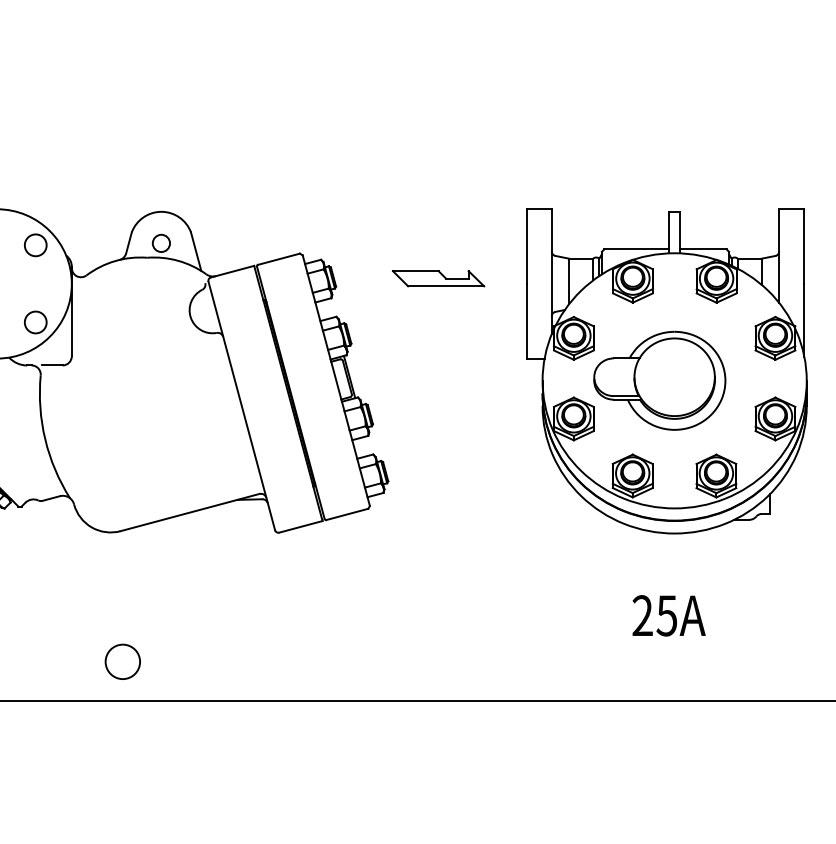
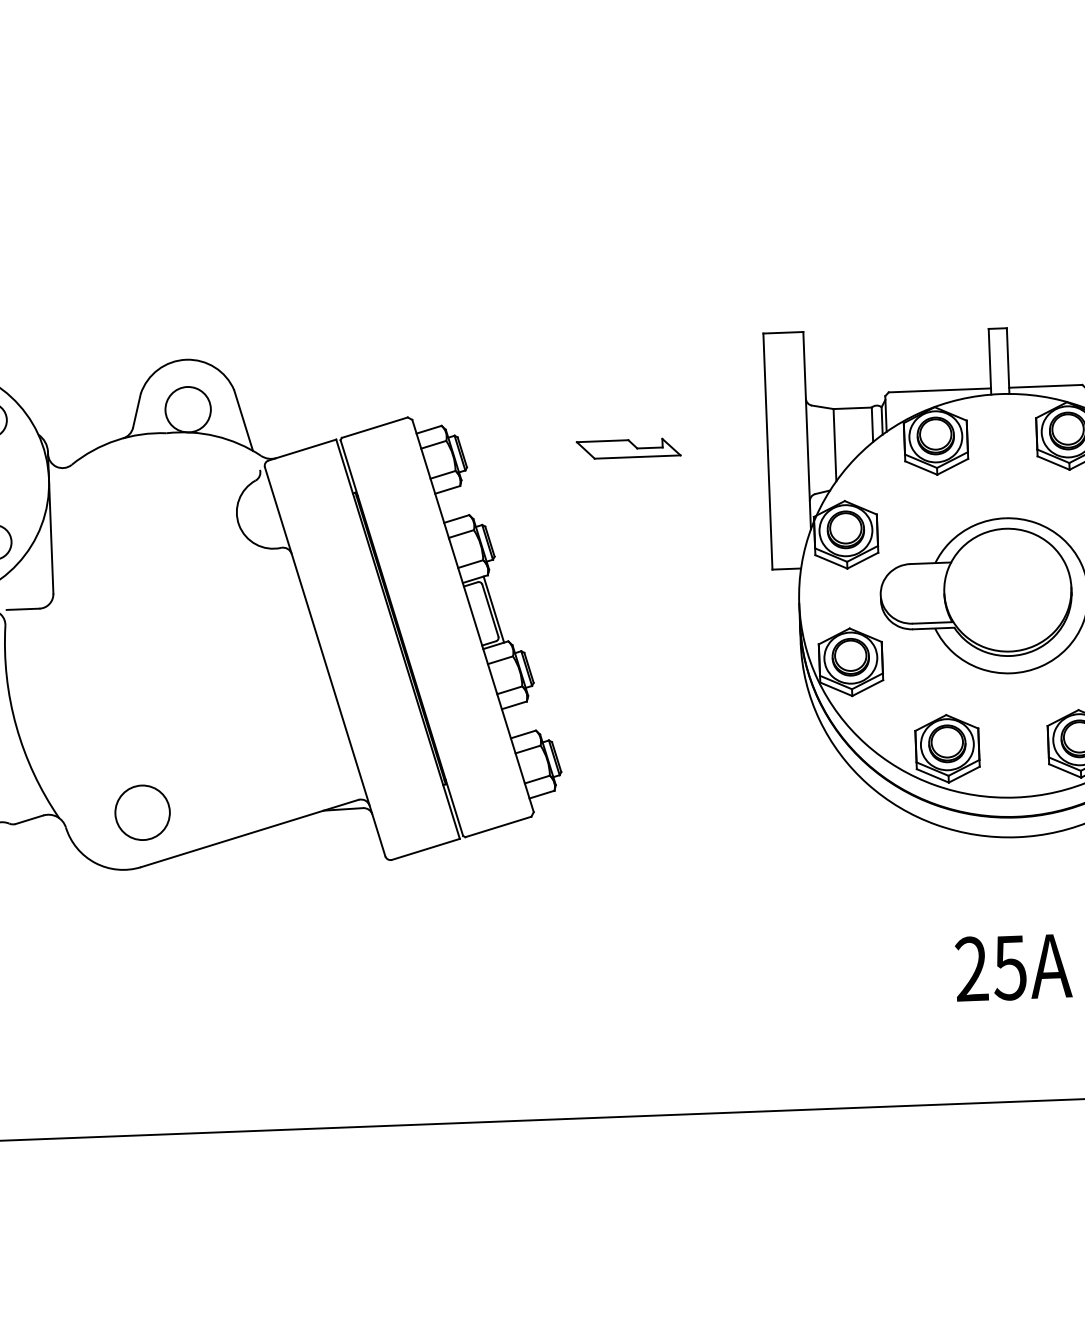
circle: (161, 243) -> (188, 409), size x1.67
part: (438, 278) -> (628, 448), size x0.71
circle: (122, 661) -> (142, 812), moved

